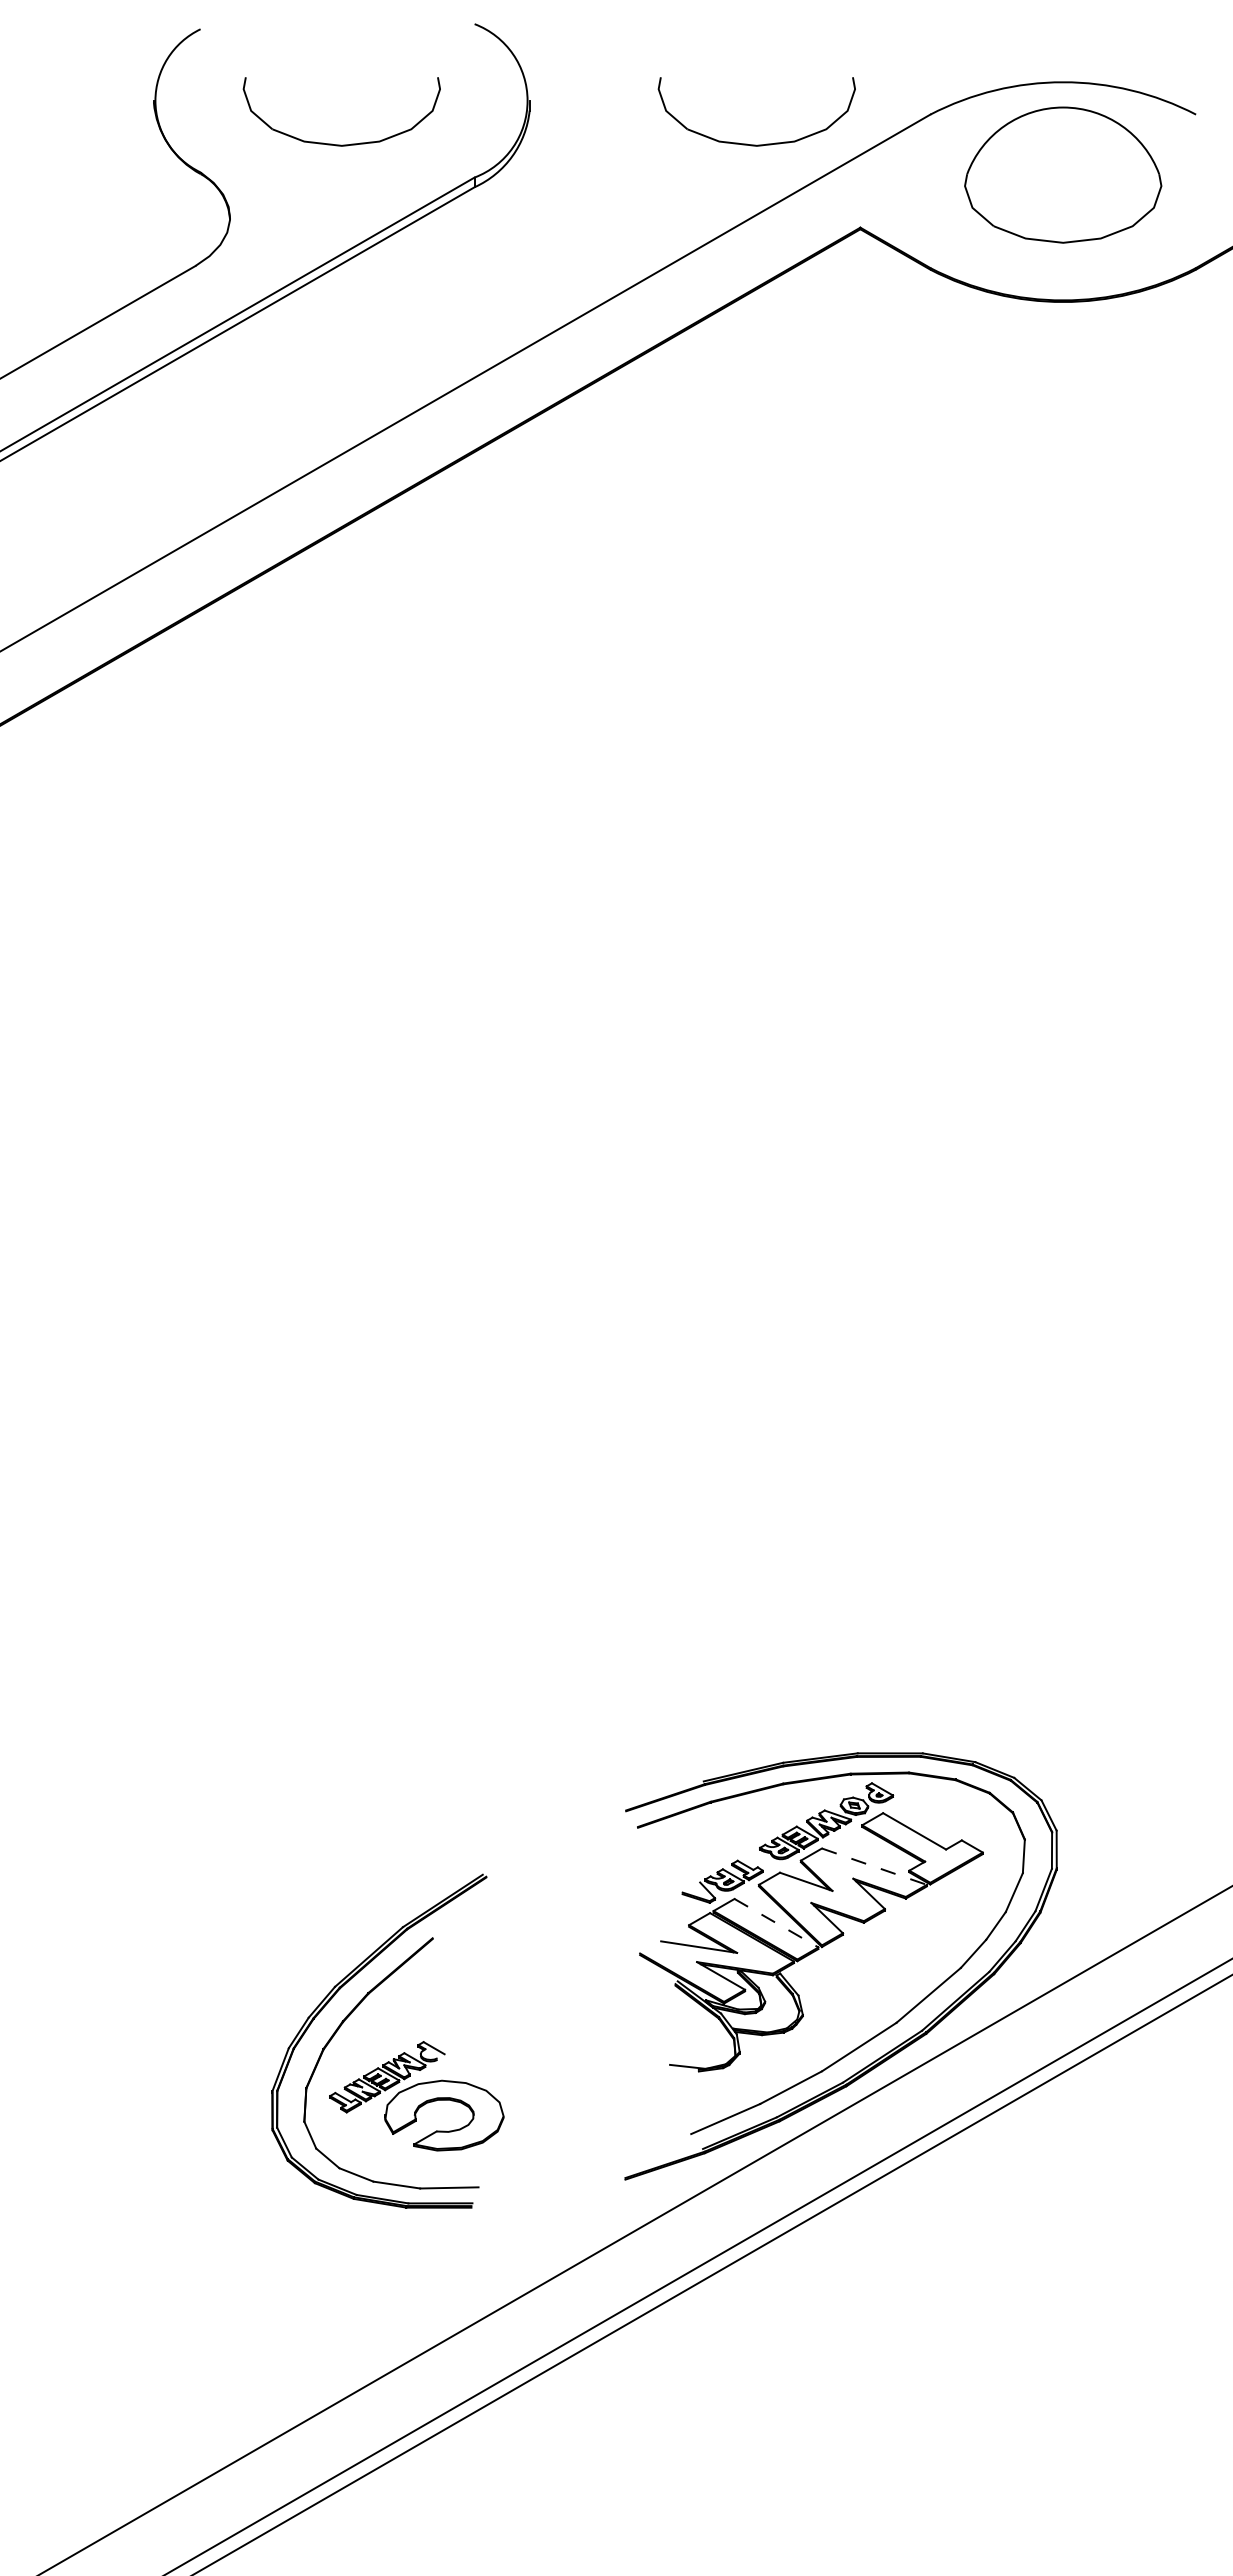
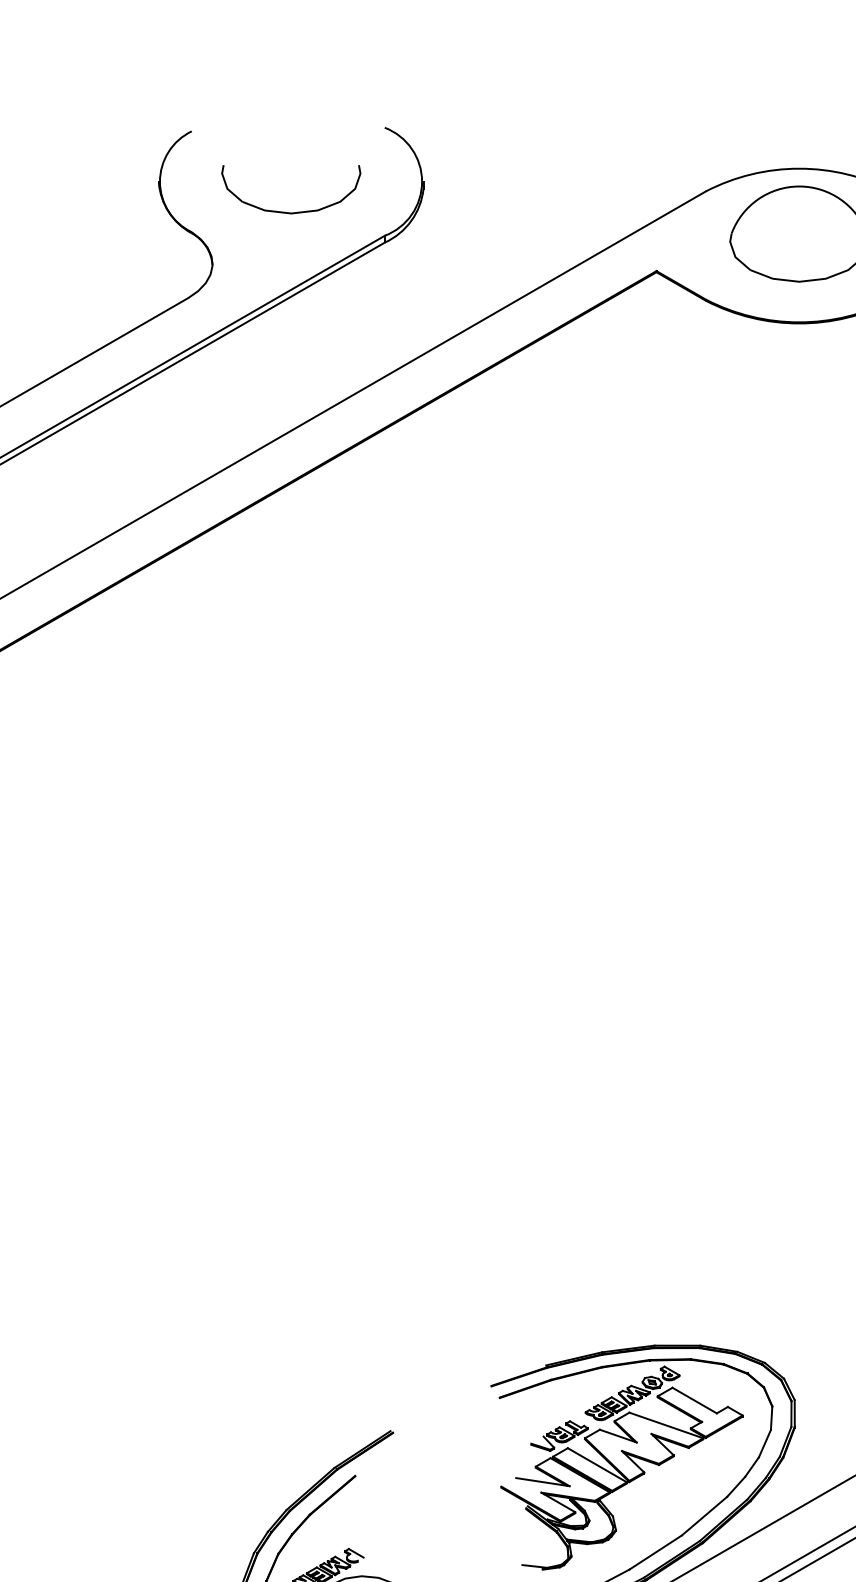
part: (756, 144) -> (583, 212), removed
line: (874, 1866) -> (666, 1425), dashed -> solid
line: (776, 1923) -> (597, 1465), dashed -> solid

